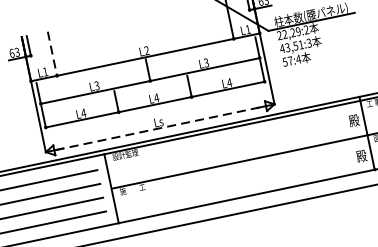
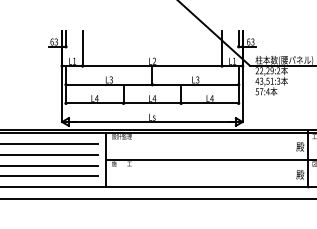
line: (52, 54) -> (82, 49), dashed -> solid
line: (160, 128) -> (152, 122), dashed -> solid

